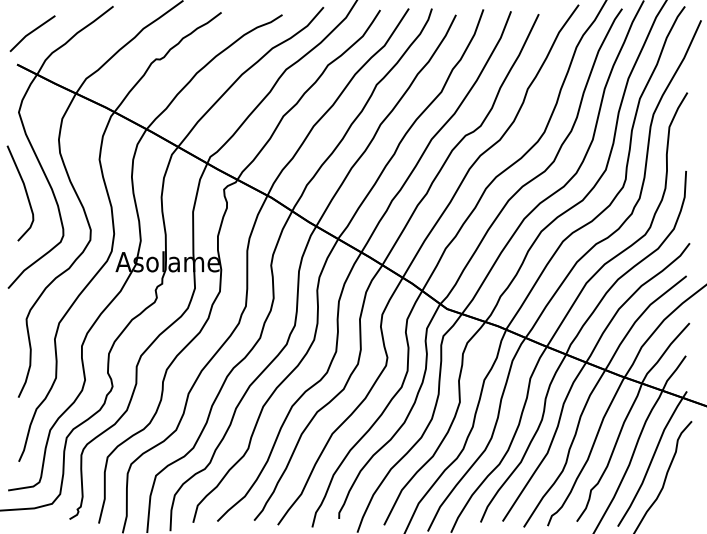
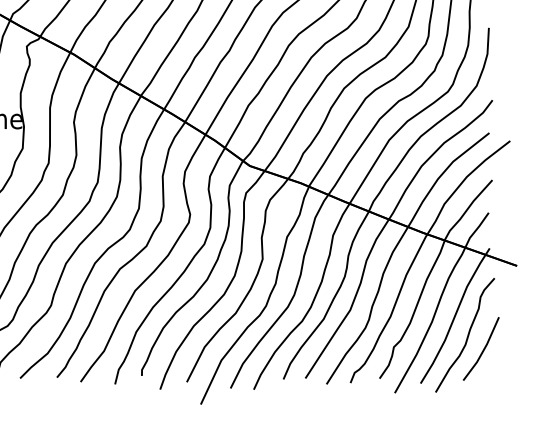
line: (680, 491) -> (483, 348), added

